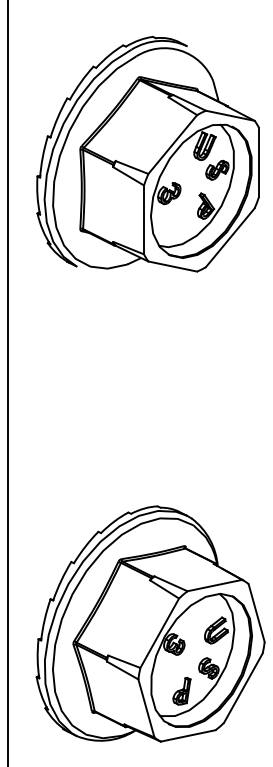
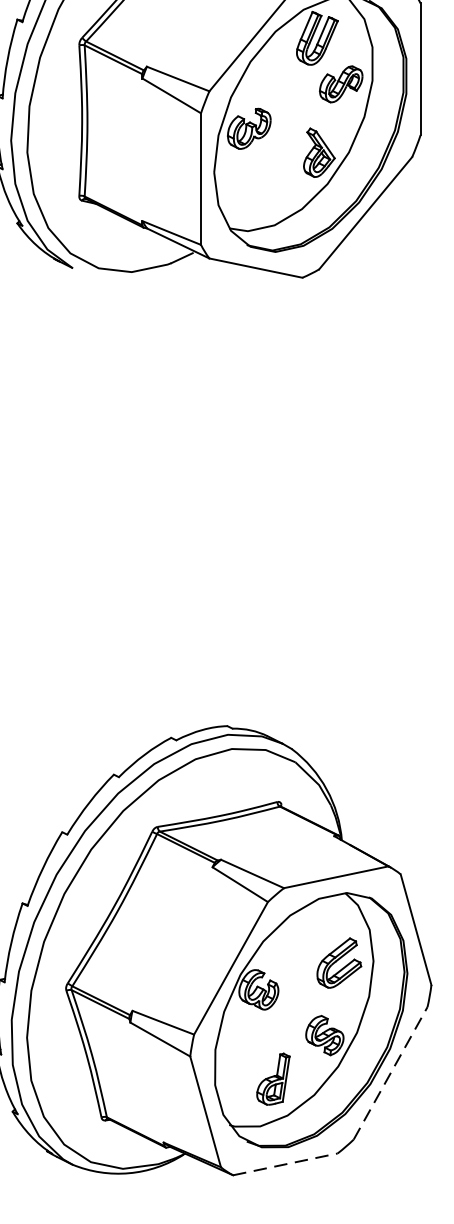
line: (243, 688) -> (390, 1073), solid -> dashed
line: (188, 735) -> (285, 1163), solid -> dashed

